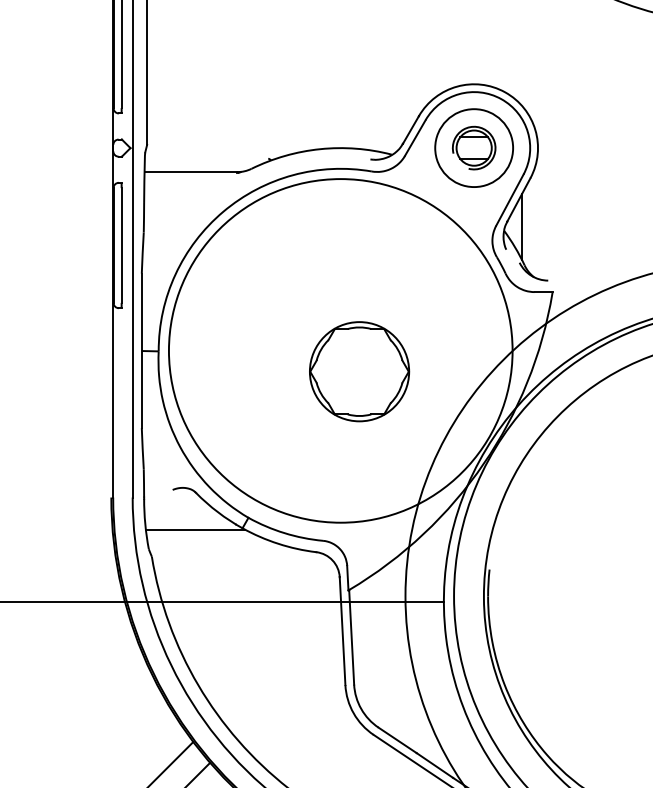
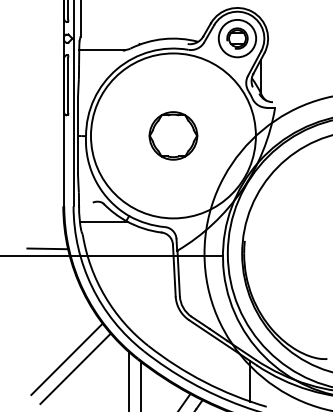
part: (359, 370) -> (173, 135), moved
line: (78, 585) -> (47, 248), added

